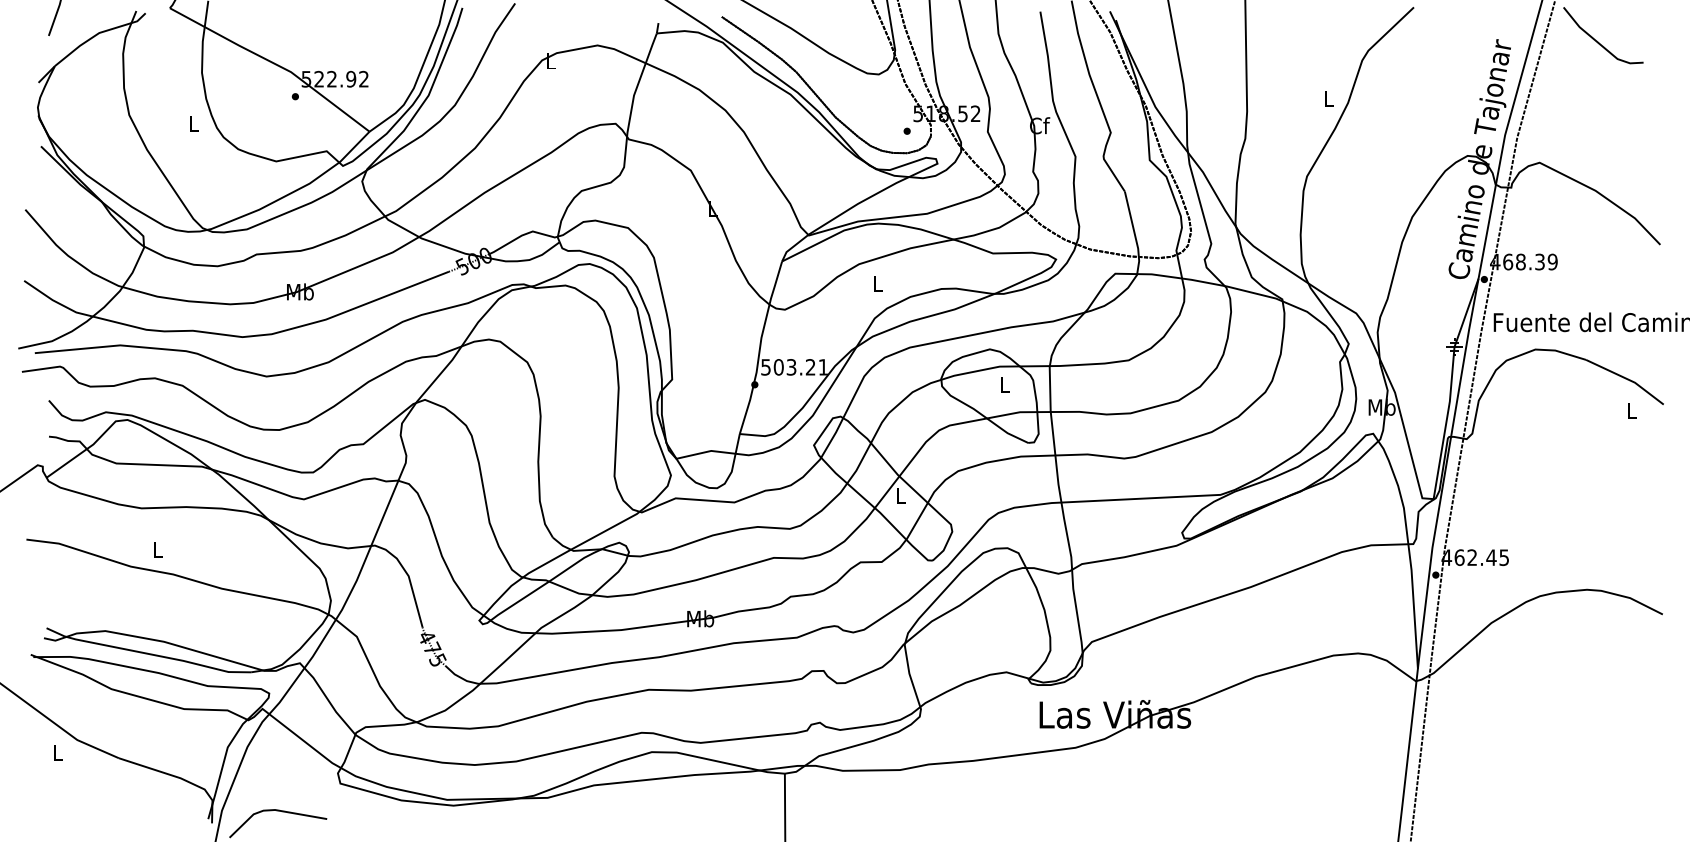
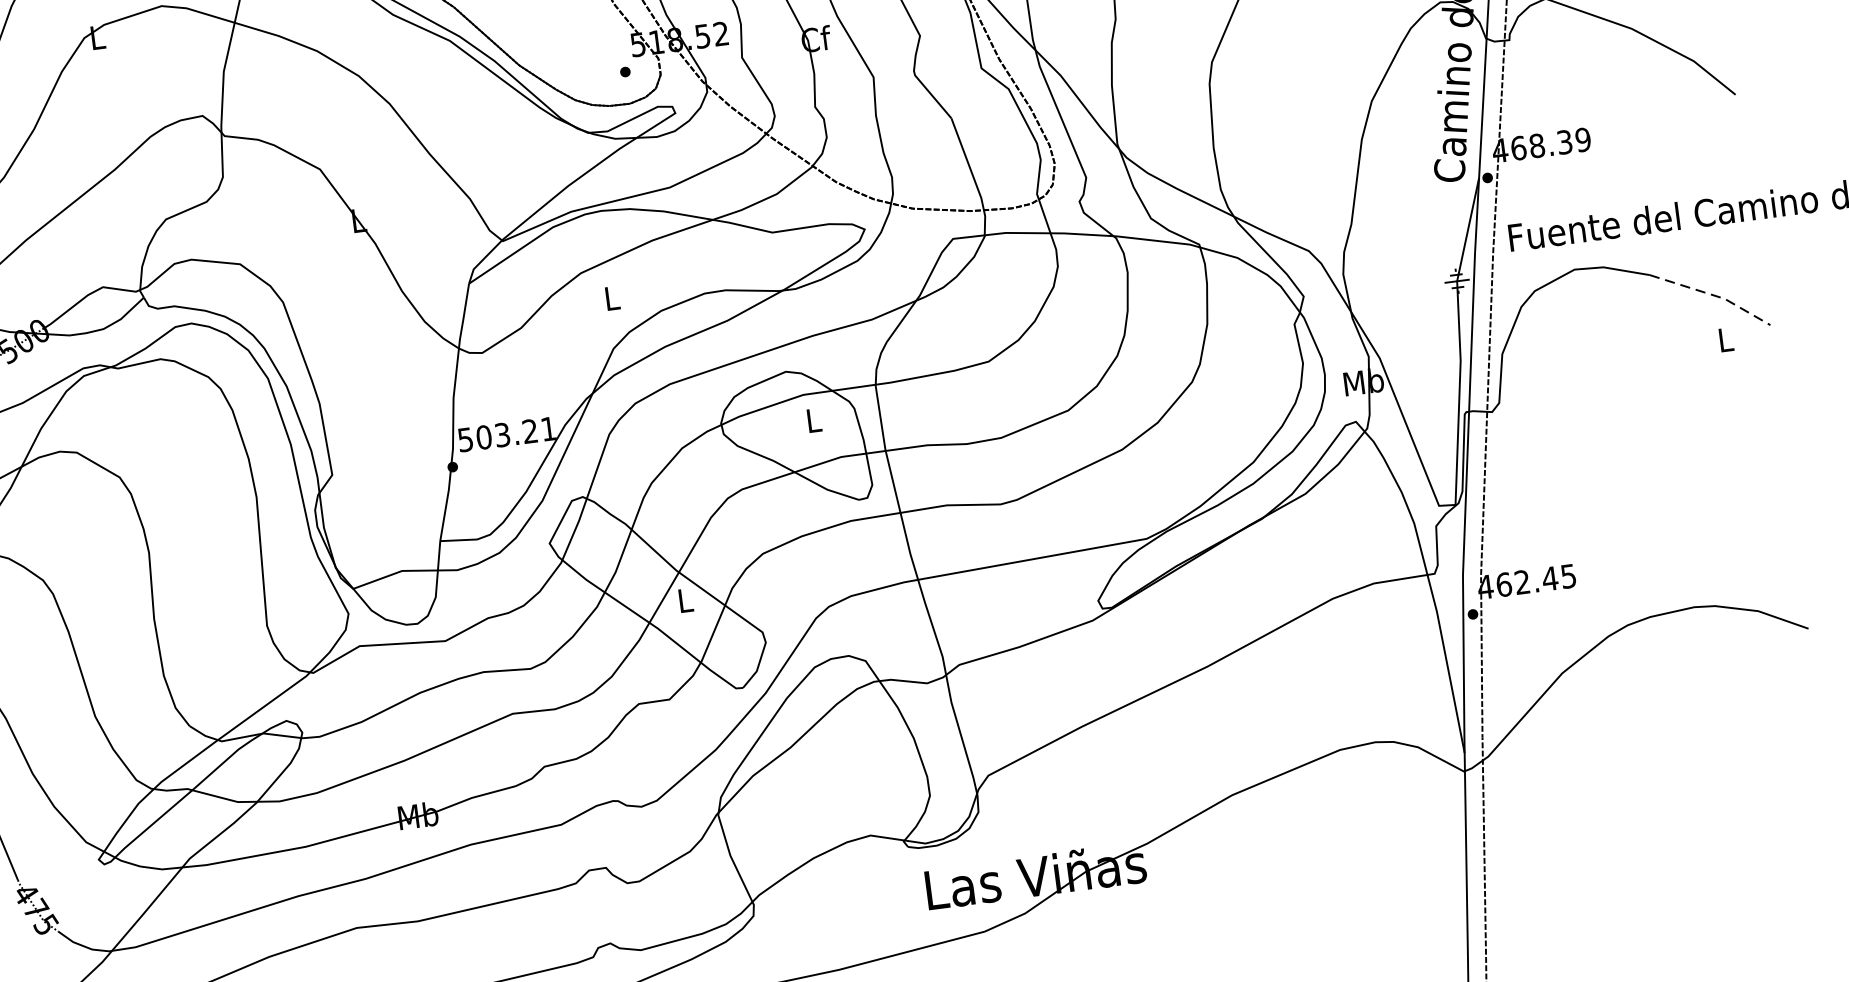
line: (1627, 379) -> (1713, 295), solid -> dashed

